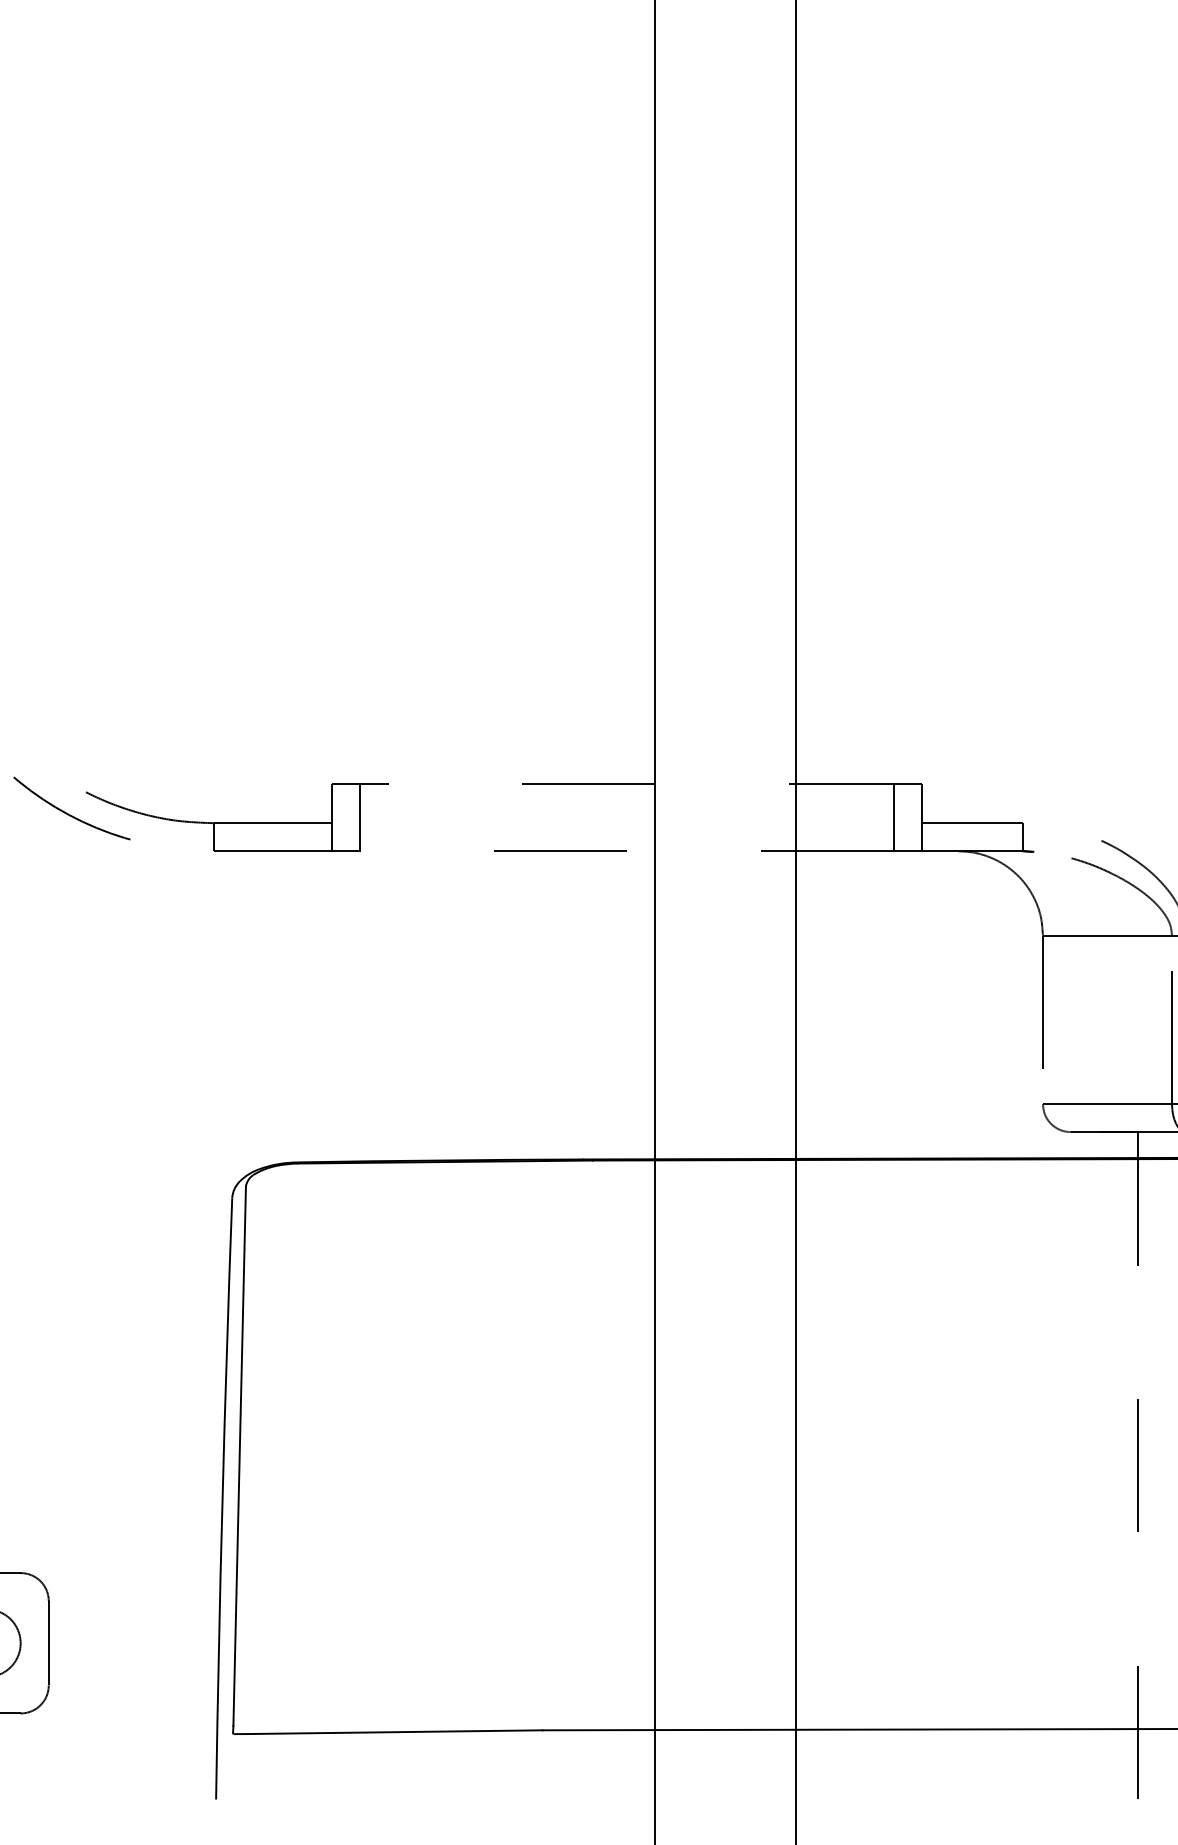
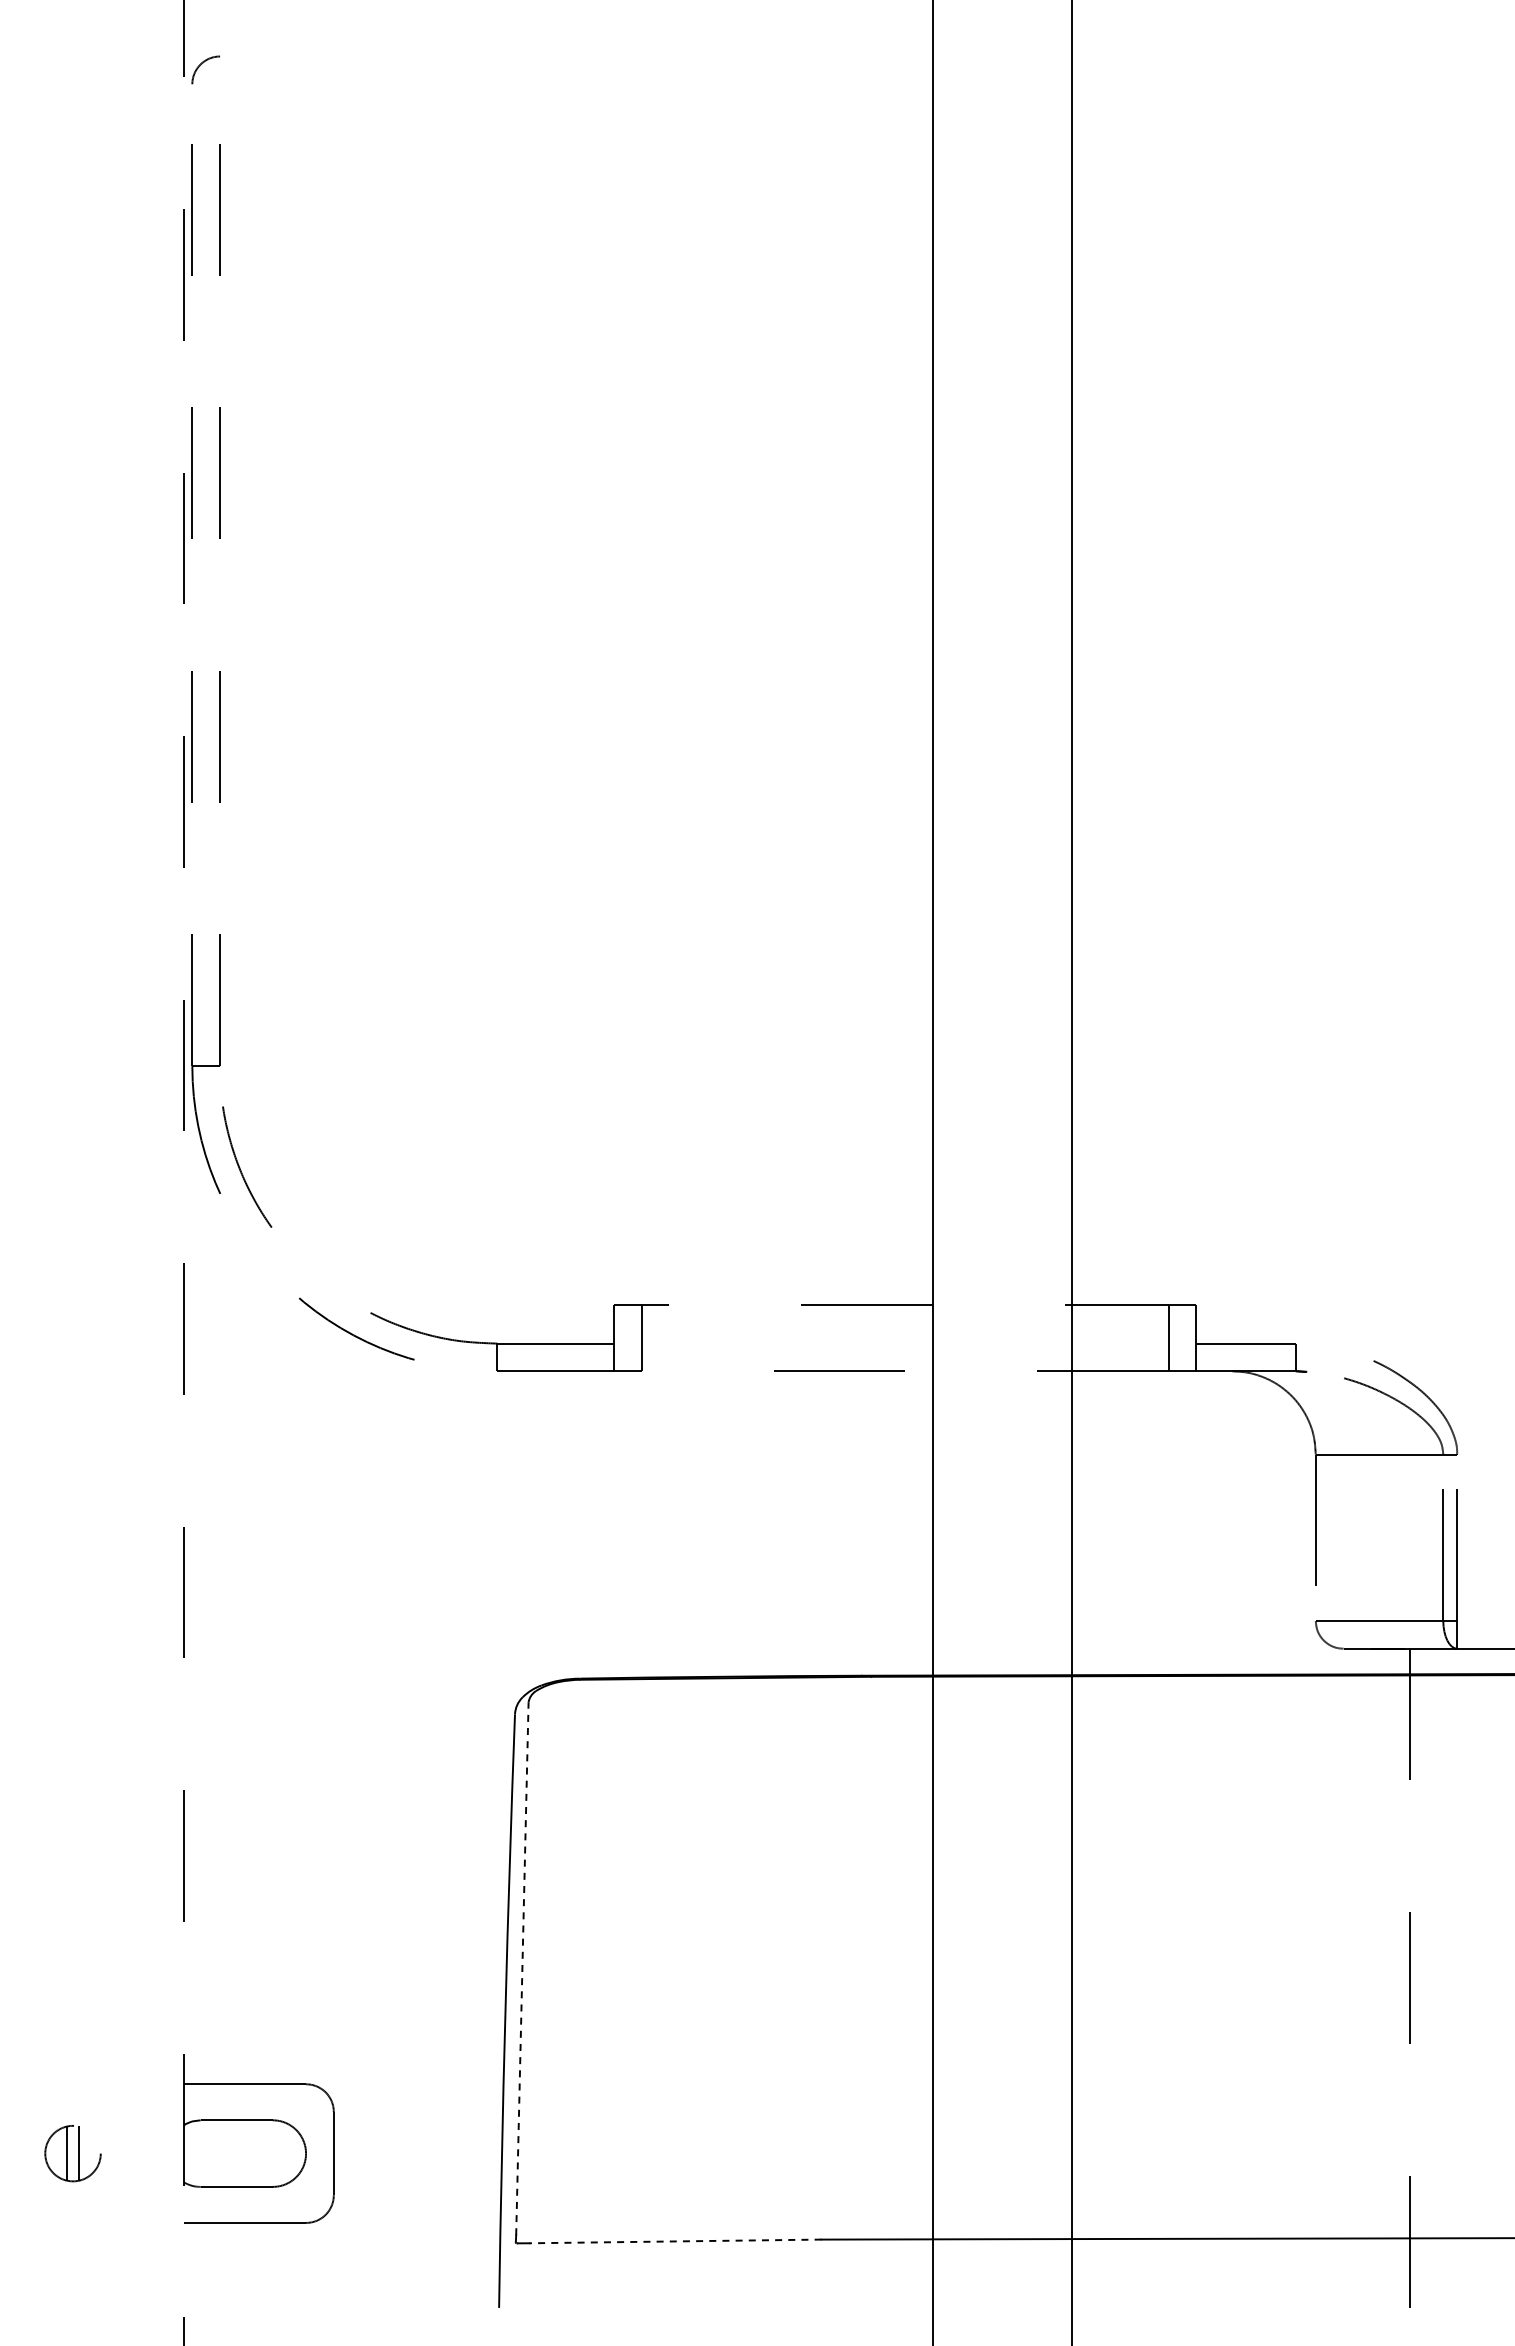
line: (239, 1455) -> (522, 1968), solid -> dashed
line: (393, 1732) -> (674, 2241), solid -> dashed

